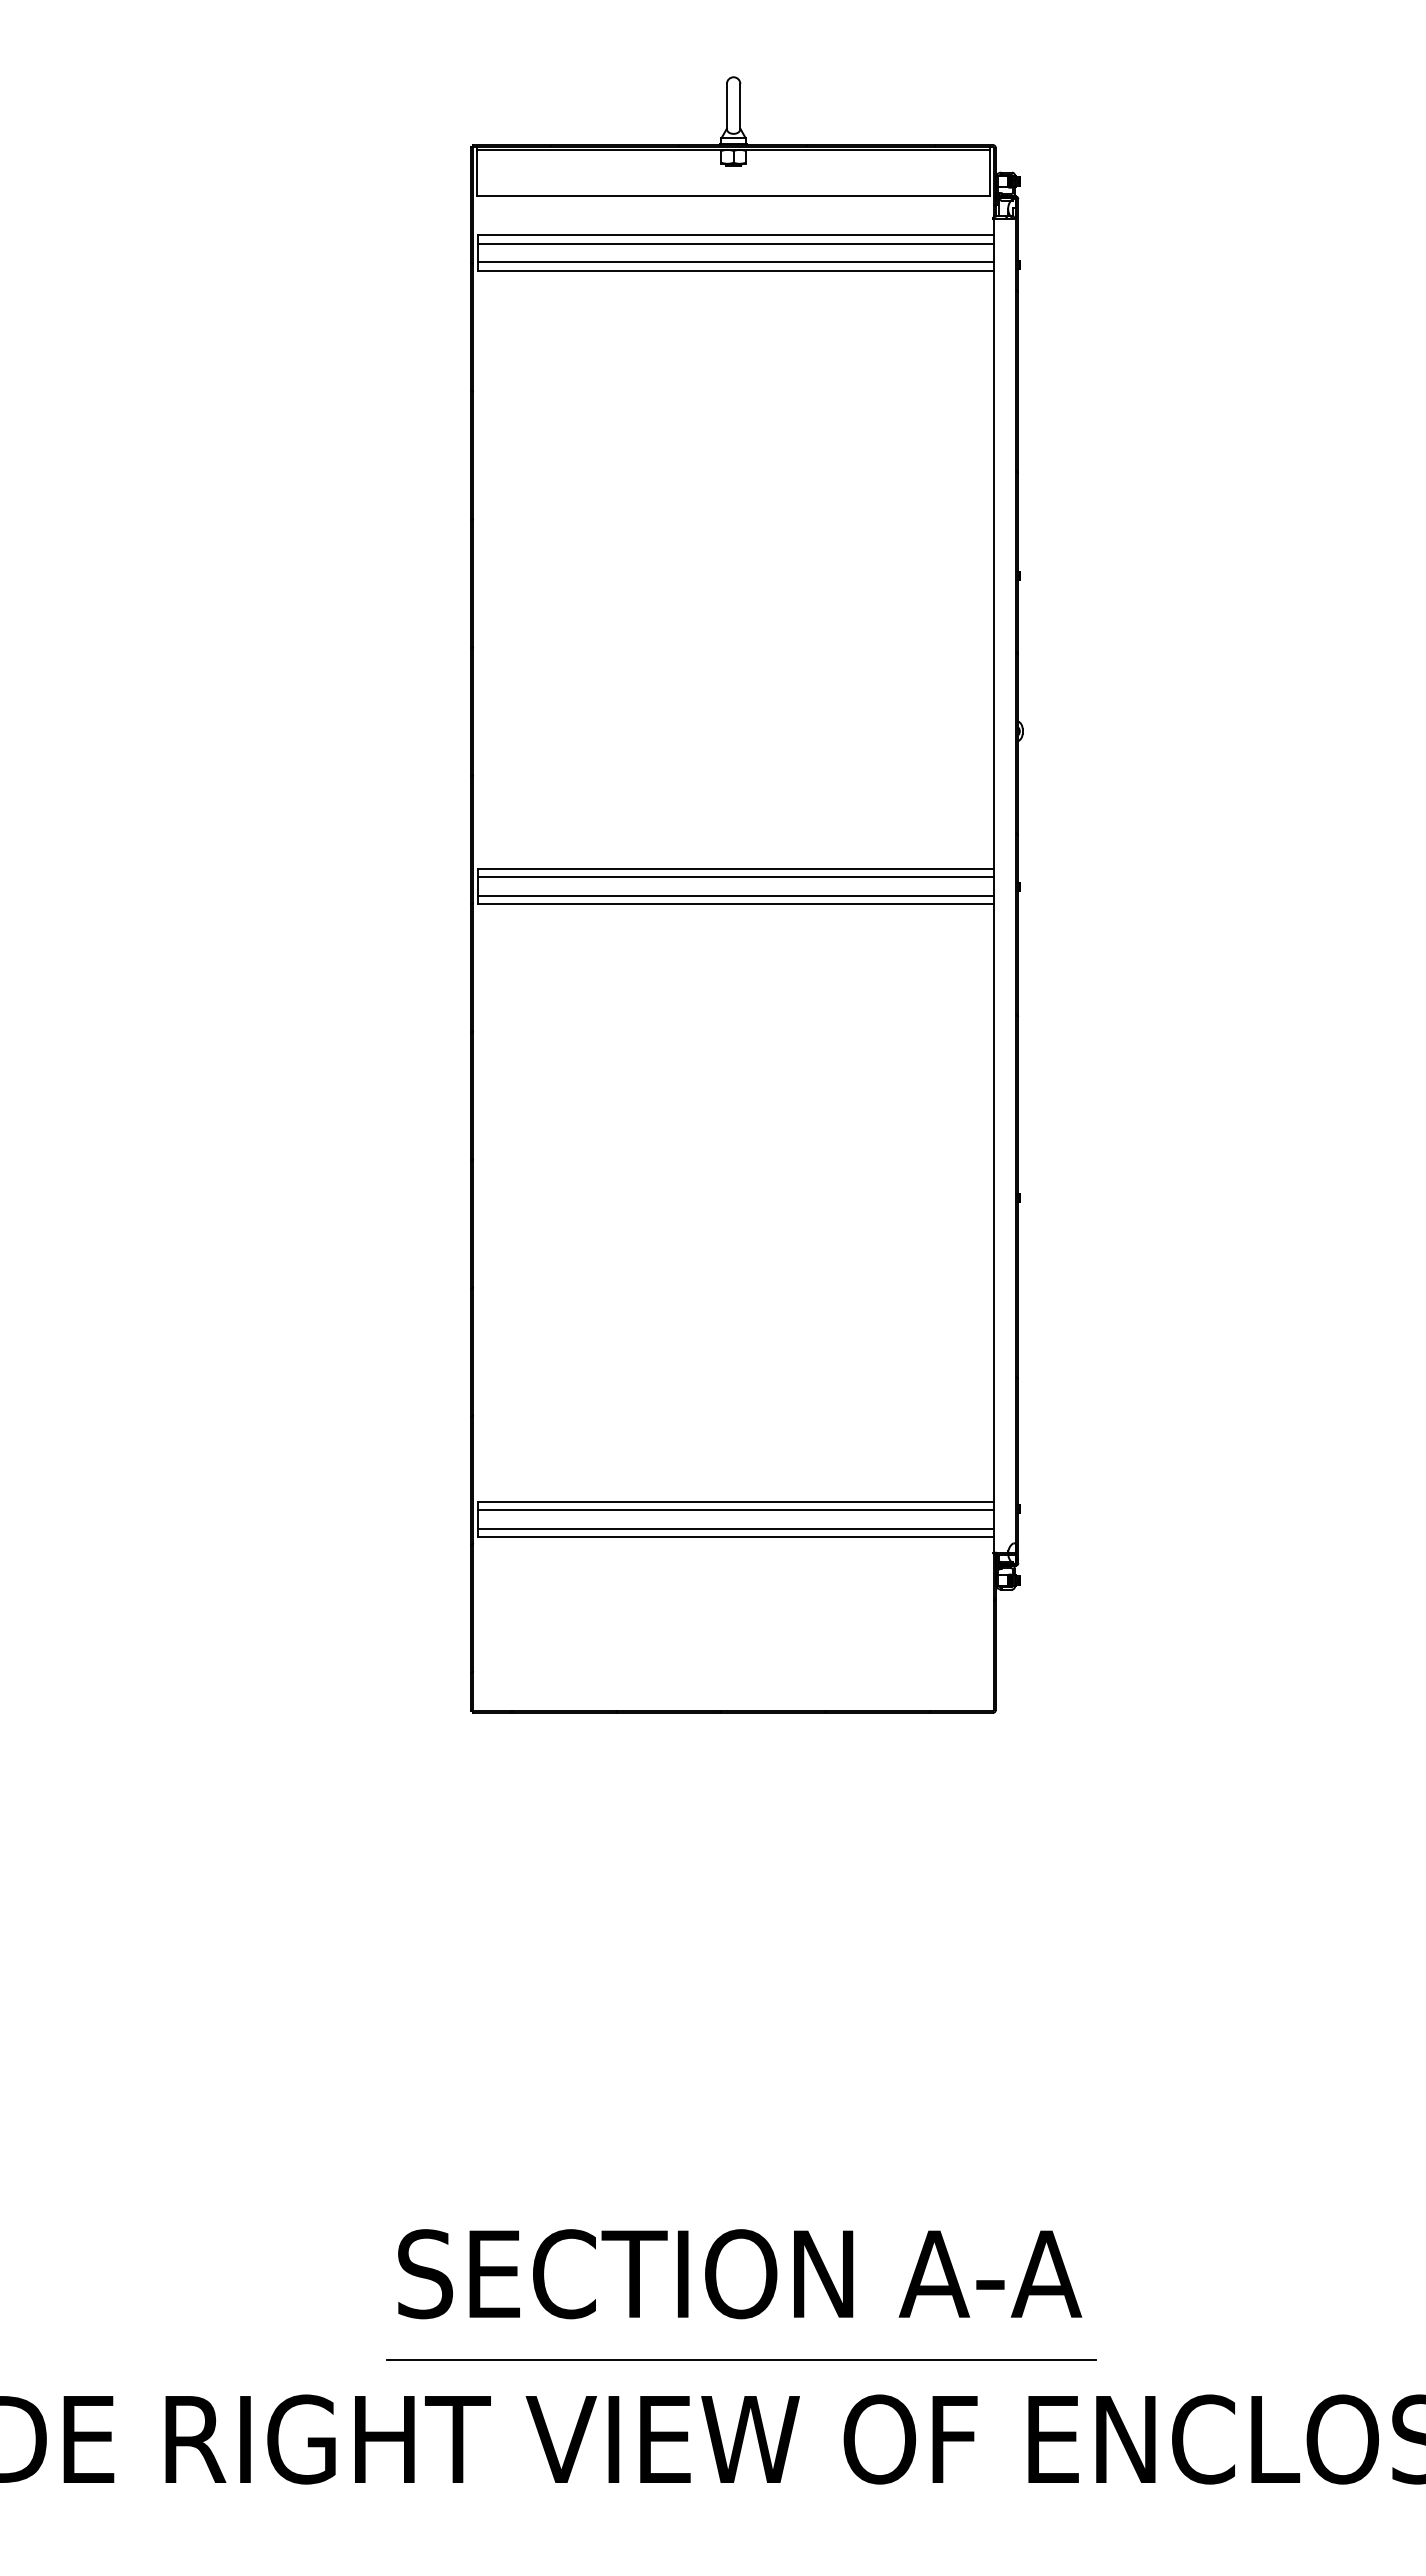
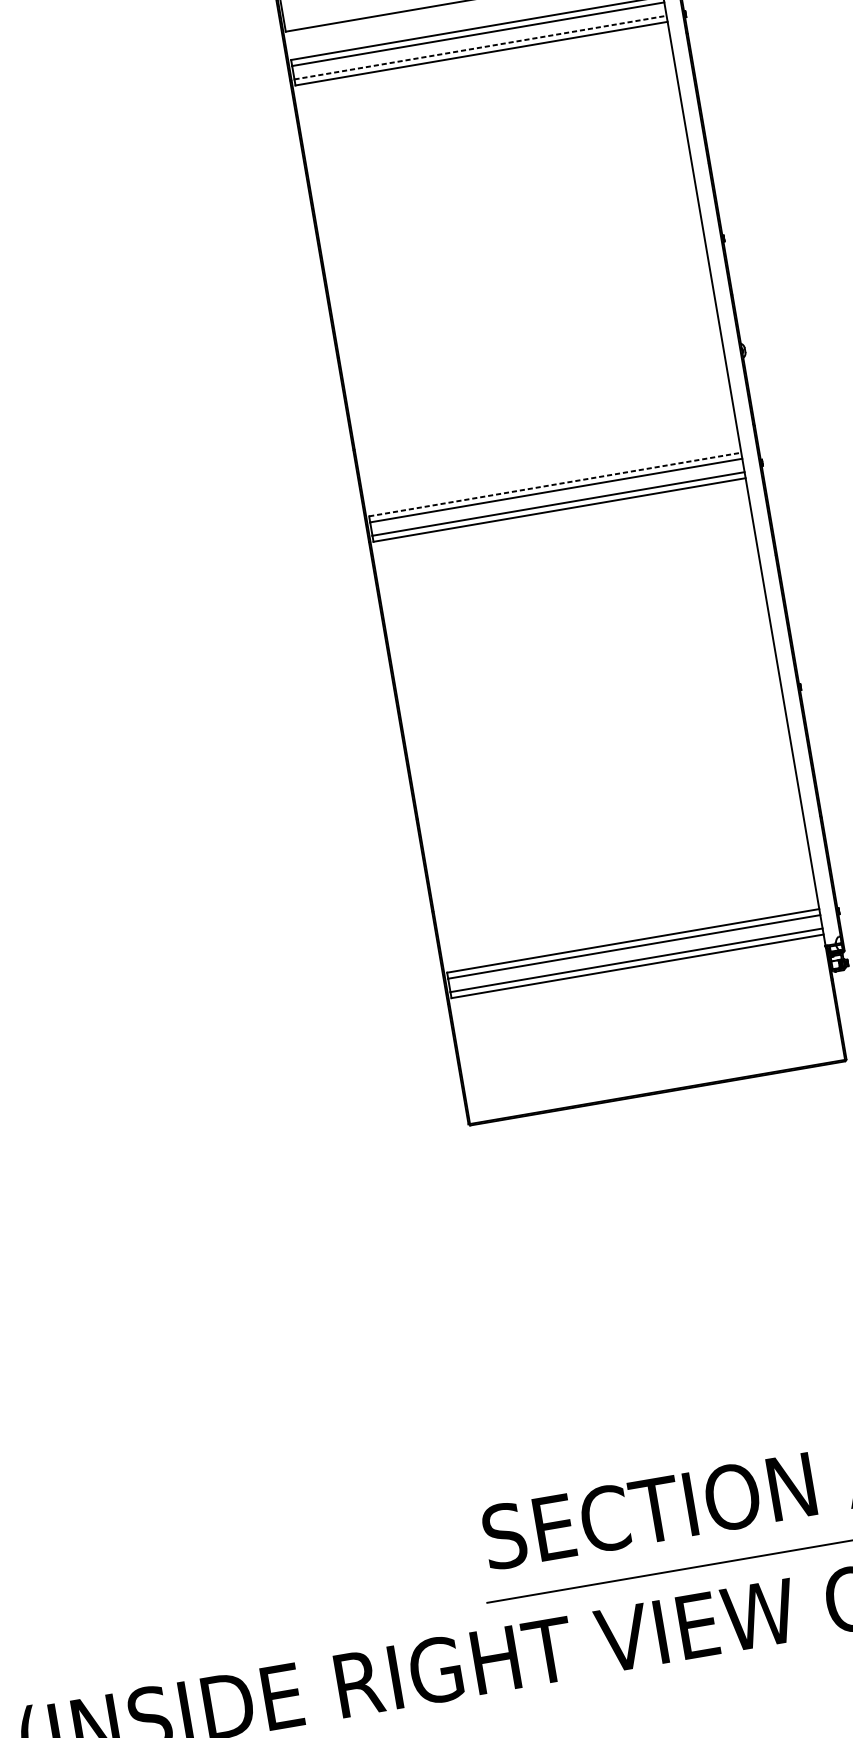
line: (736, 262) -> (481, 47), solid -> dashed
line: (736, 868) -> (555, 484), solid -> dashed

